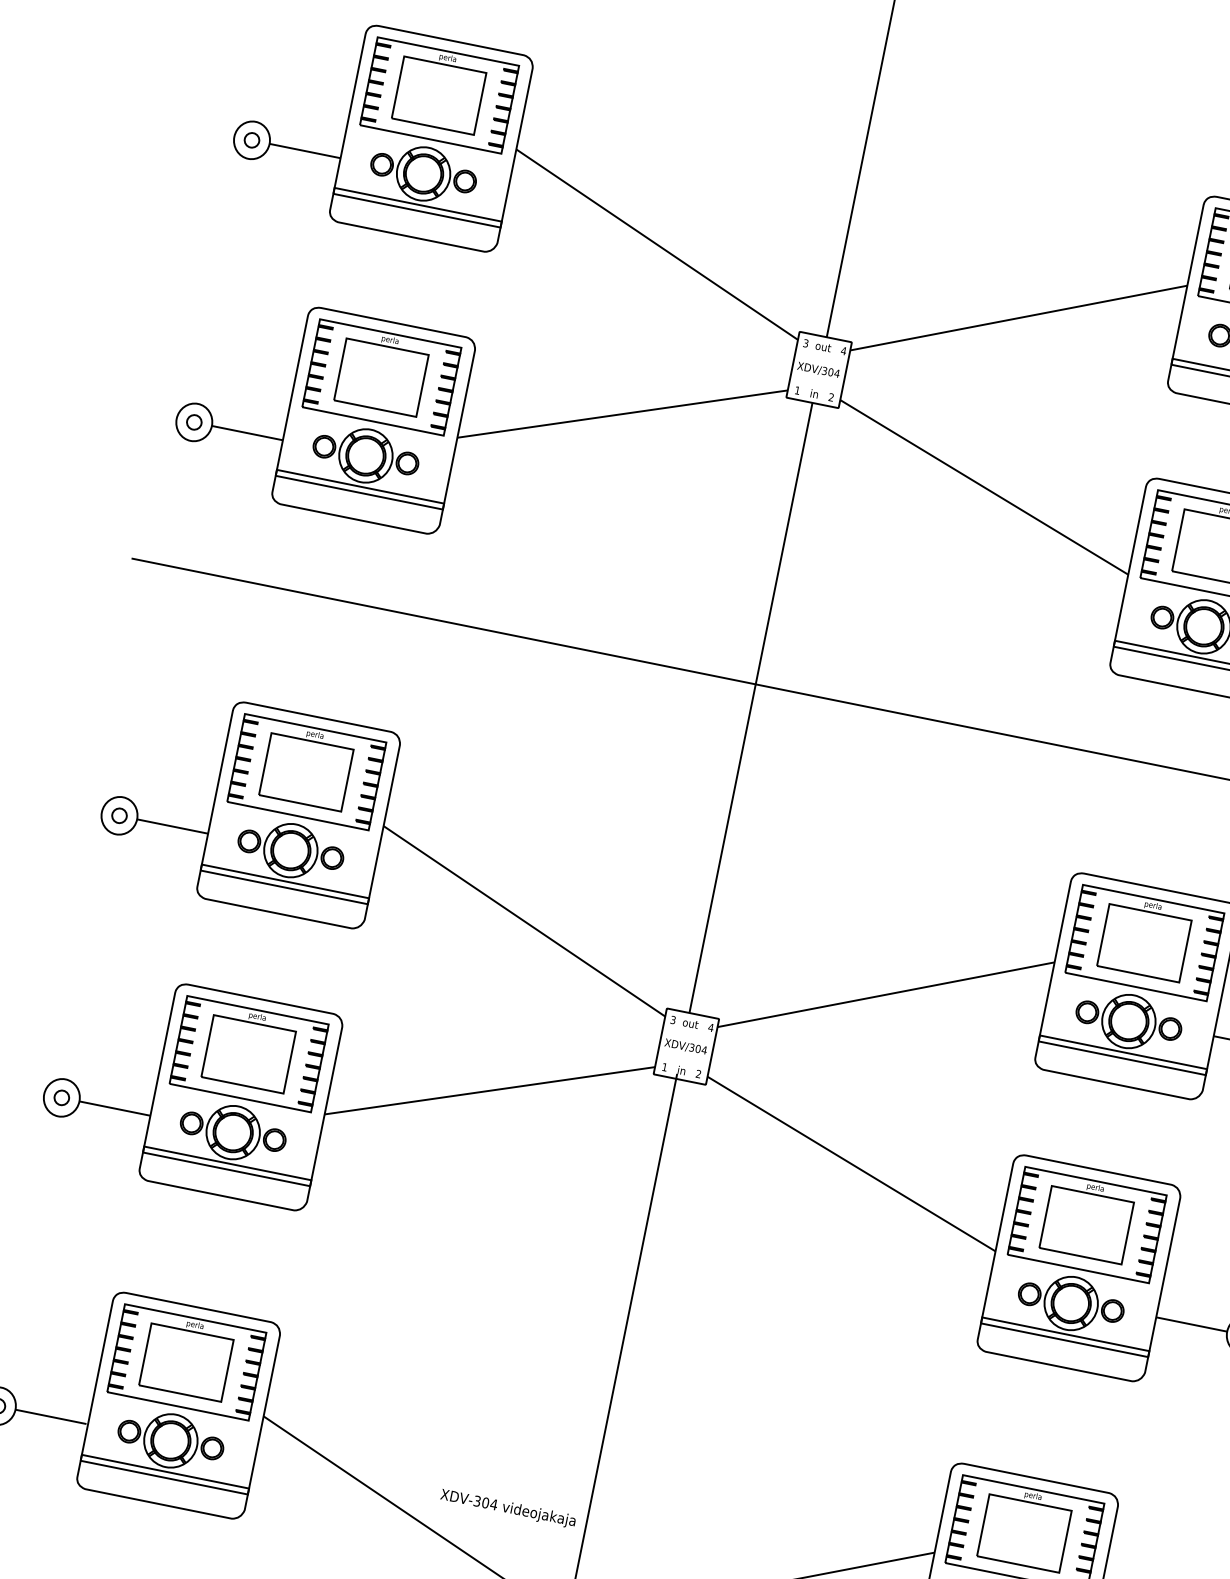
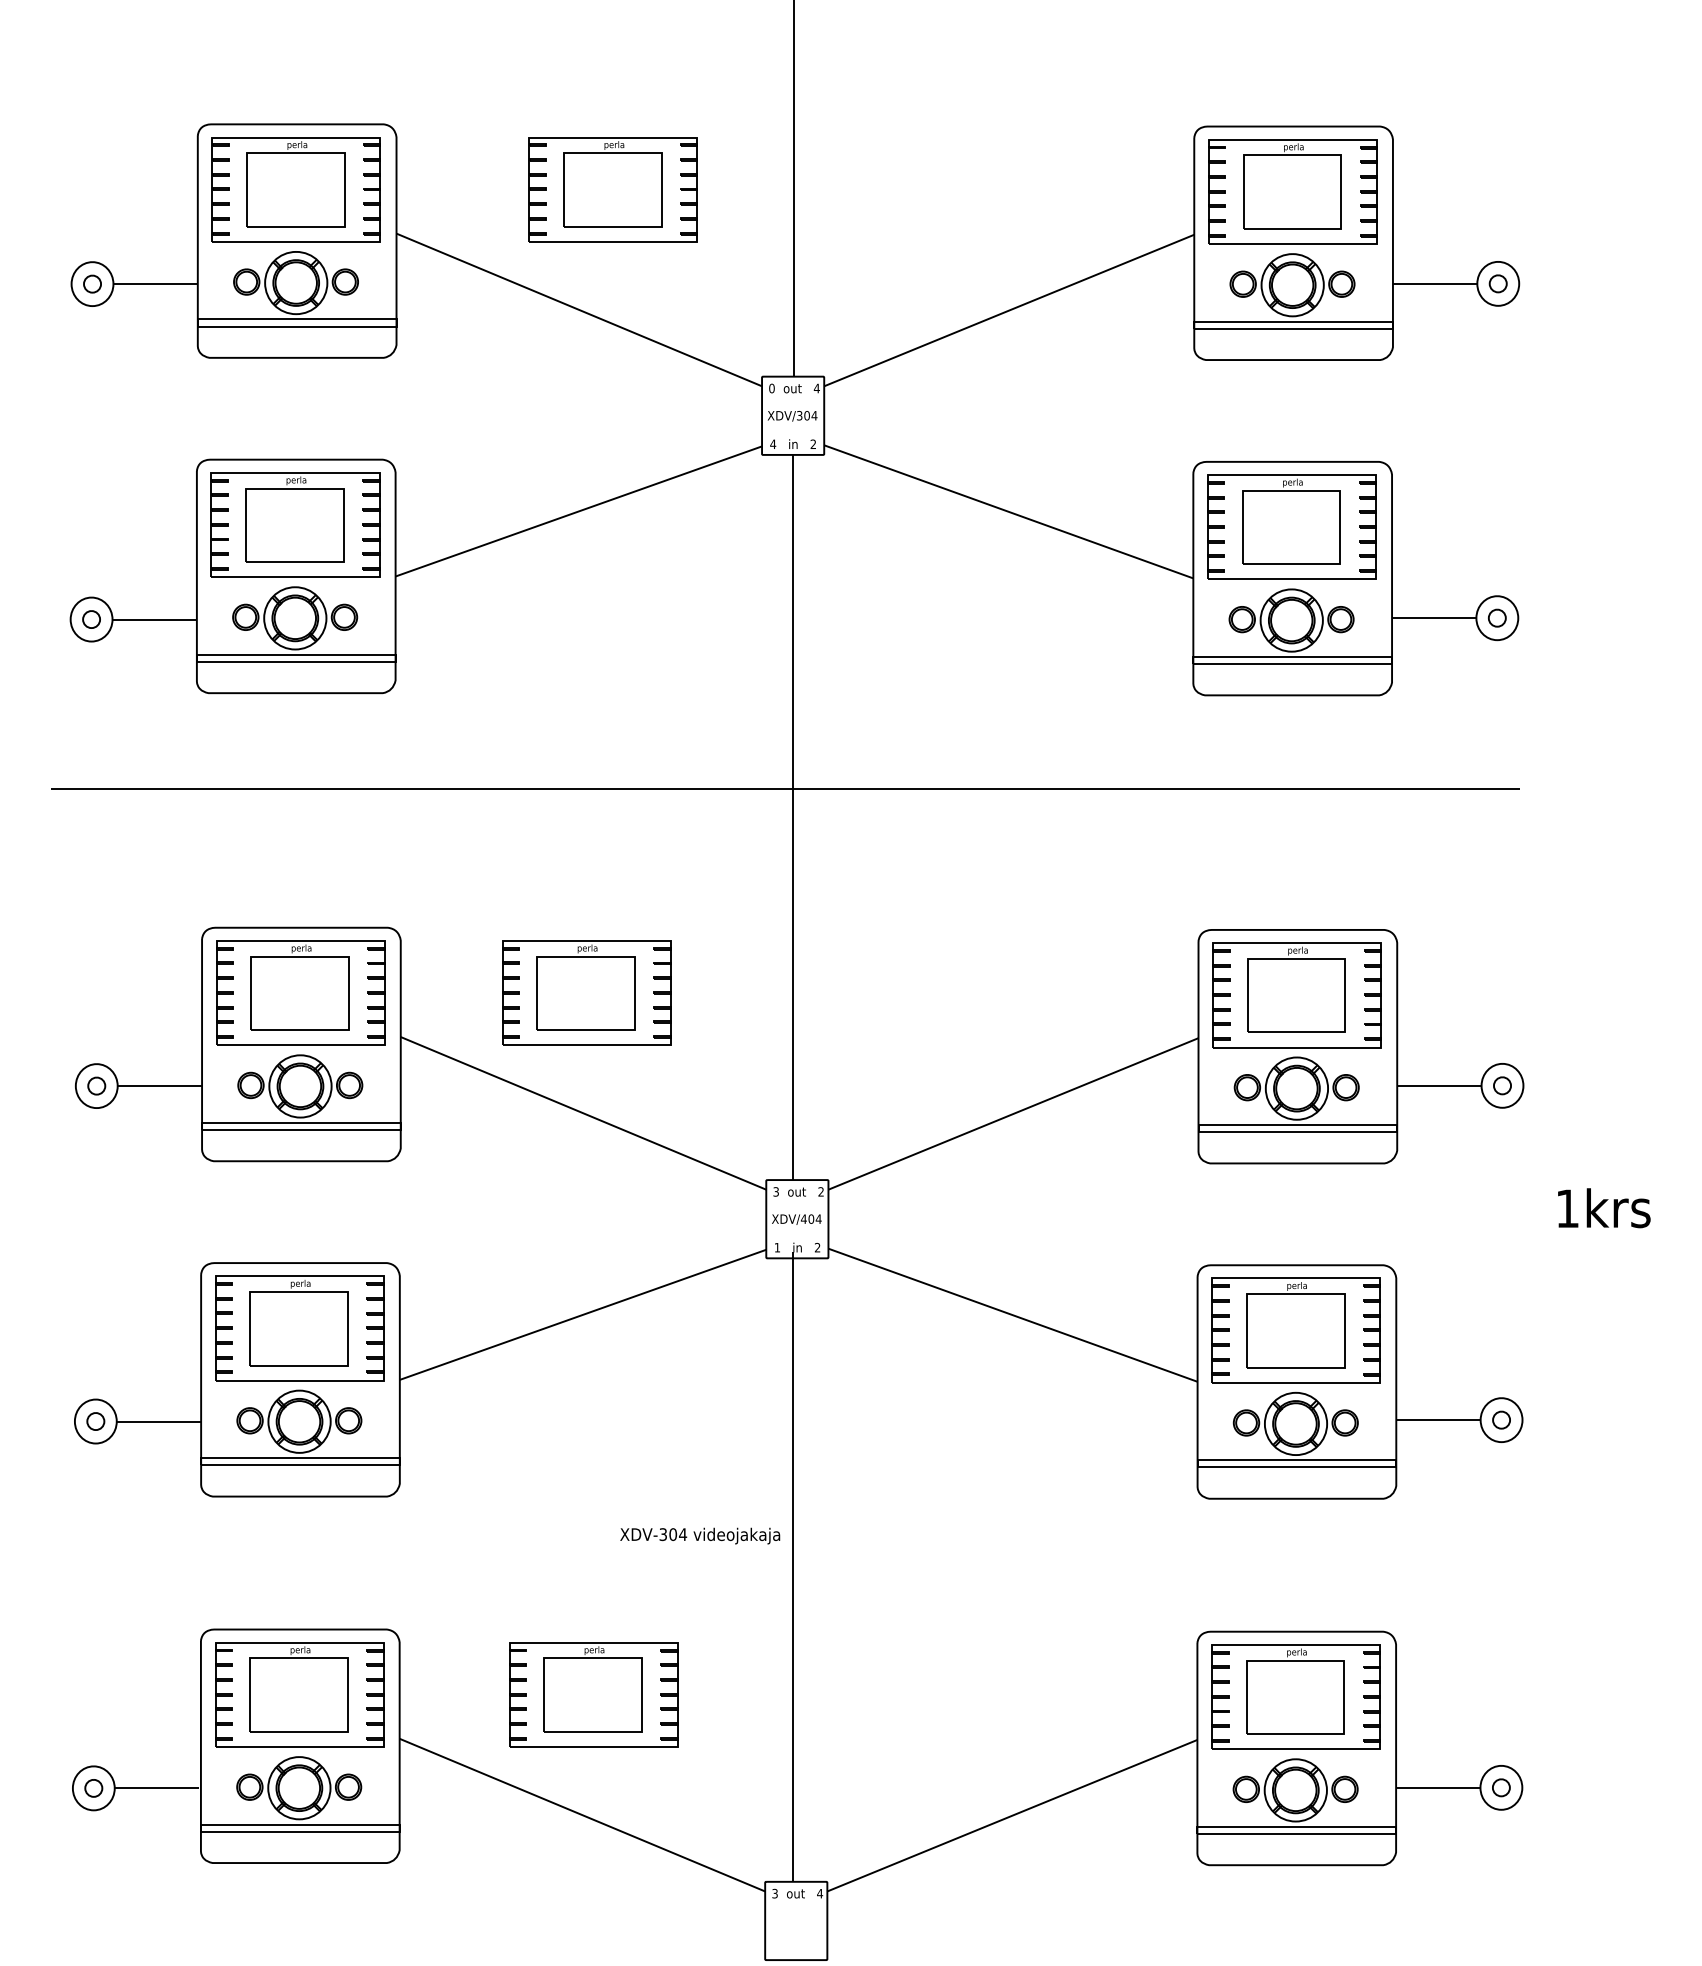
part: (705, 148) -> (612, 189), added
text: (805, 343) -> (771, 388), 3 -> 0
text: (797, 389) -> (773, 443), 1 -> 4
part: (547, 820) -> (586, 992), added
text: (711, 1027) -> (821, 1191), 4 -> 2
text: (691, 1047) -> (803, 1218), XDV/304 -> XDV/404
part: (434, 1411) -> (593, 1694), added
text: (508, 1508) -> (700, 1535), moved

